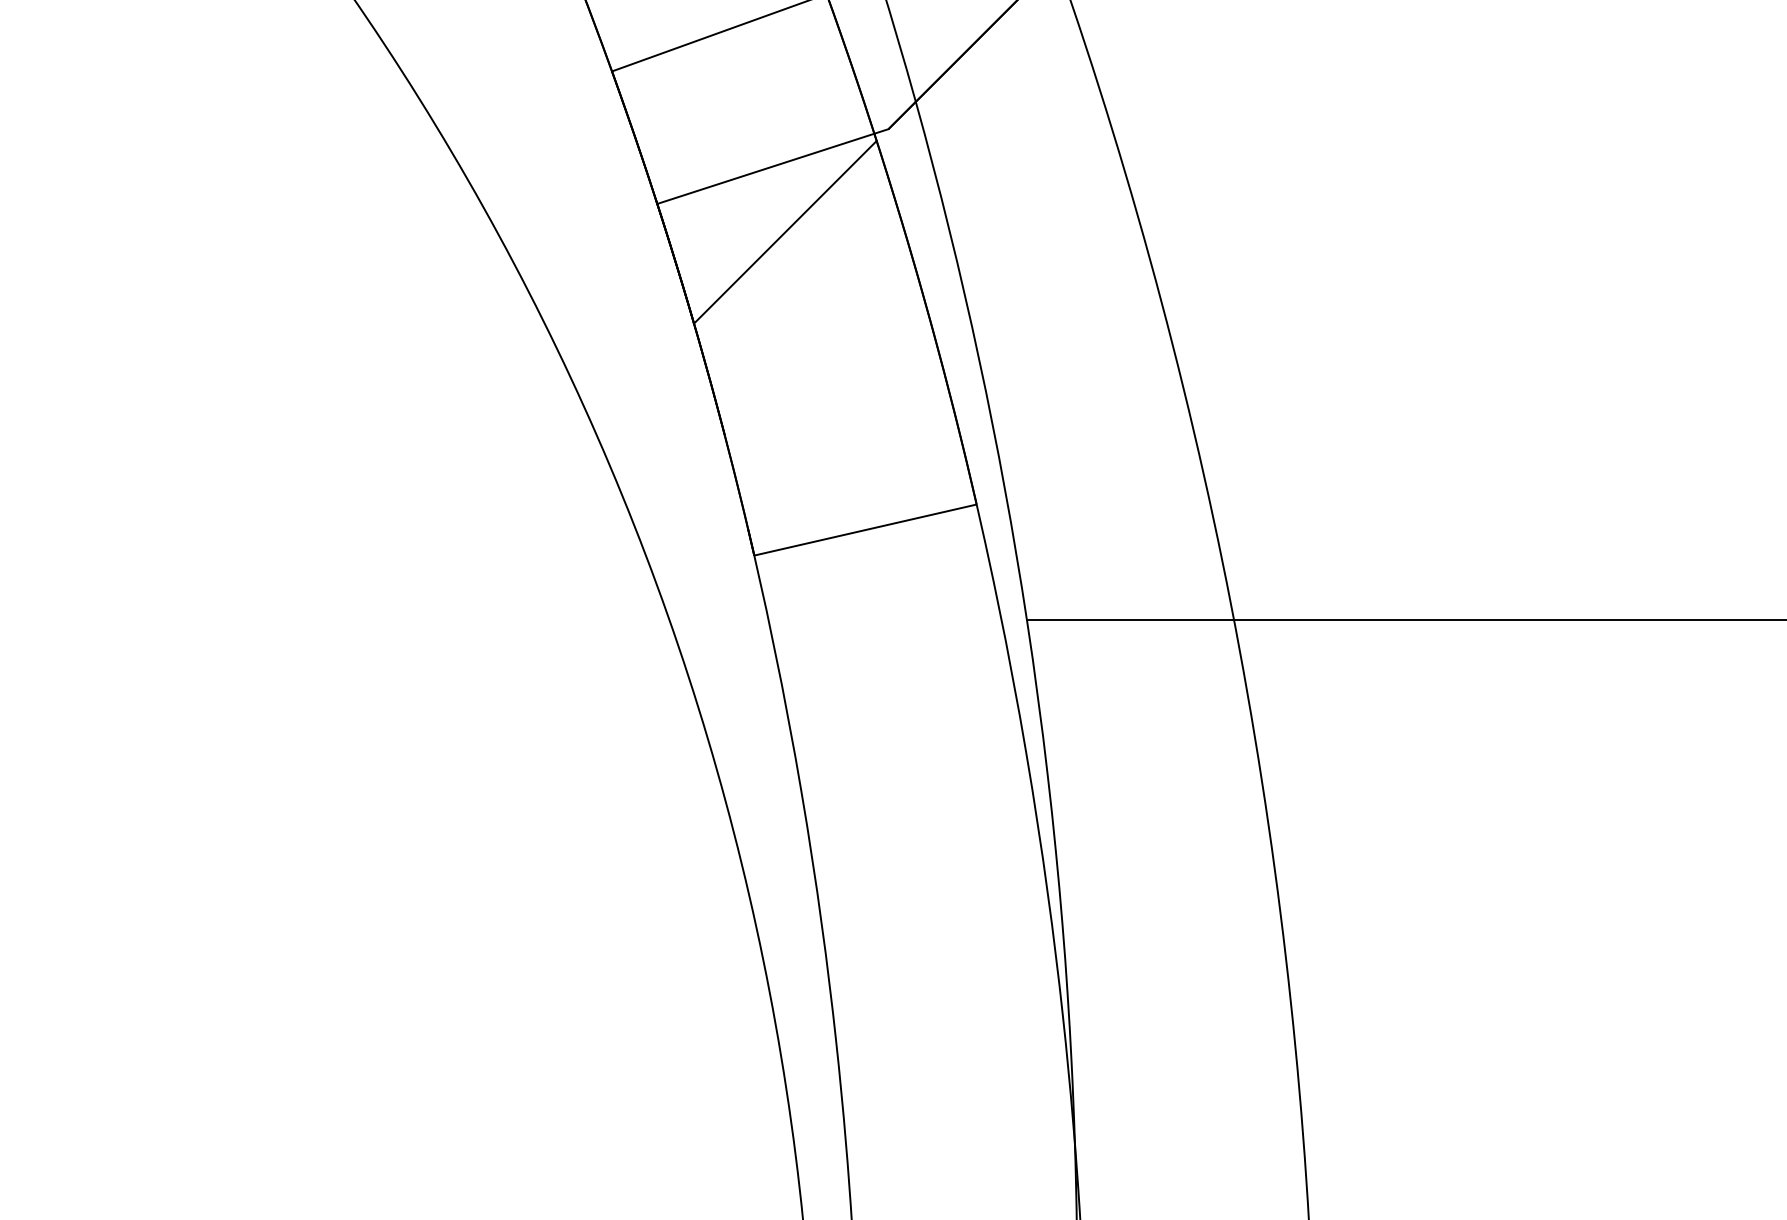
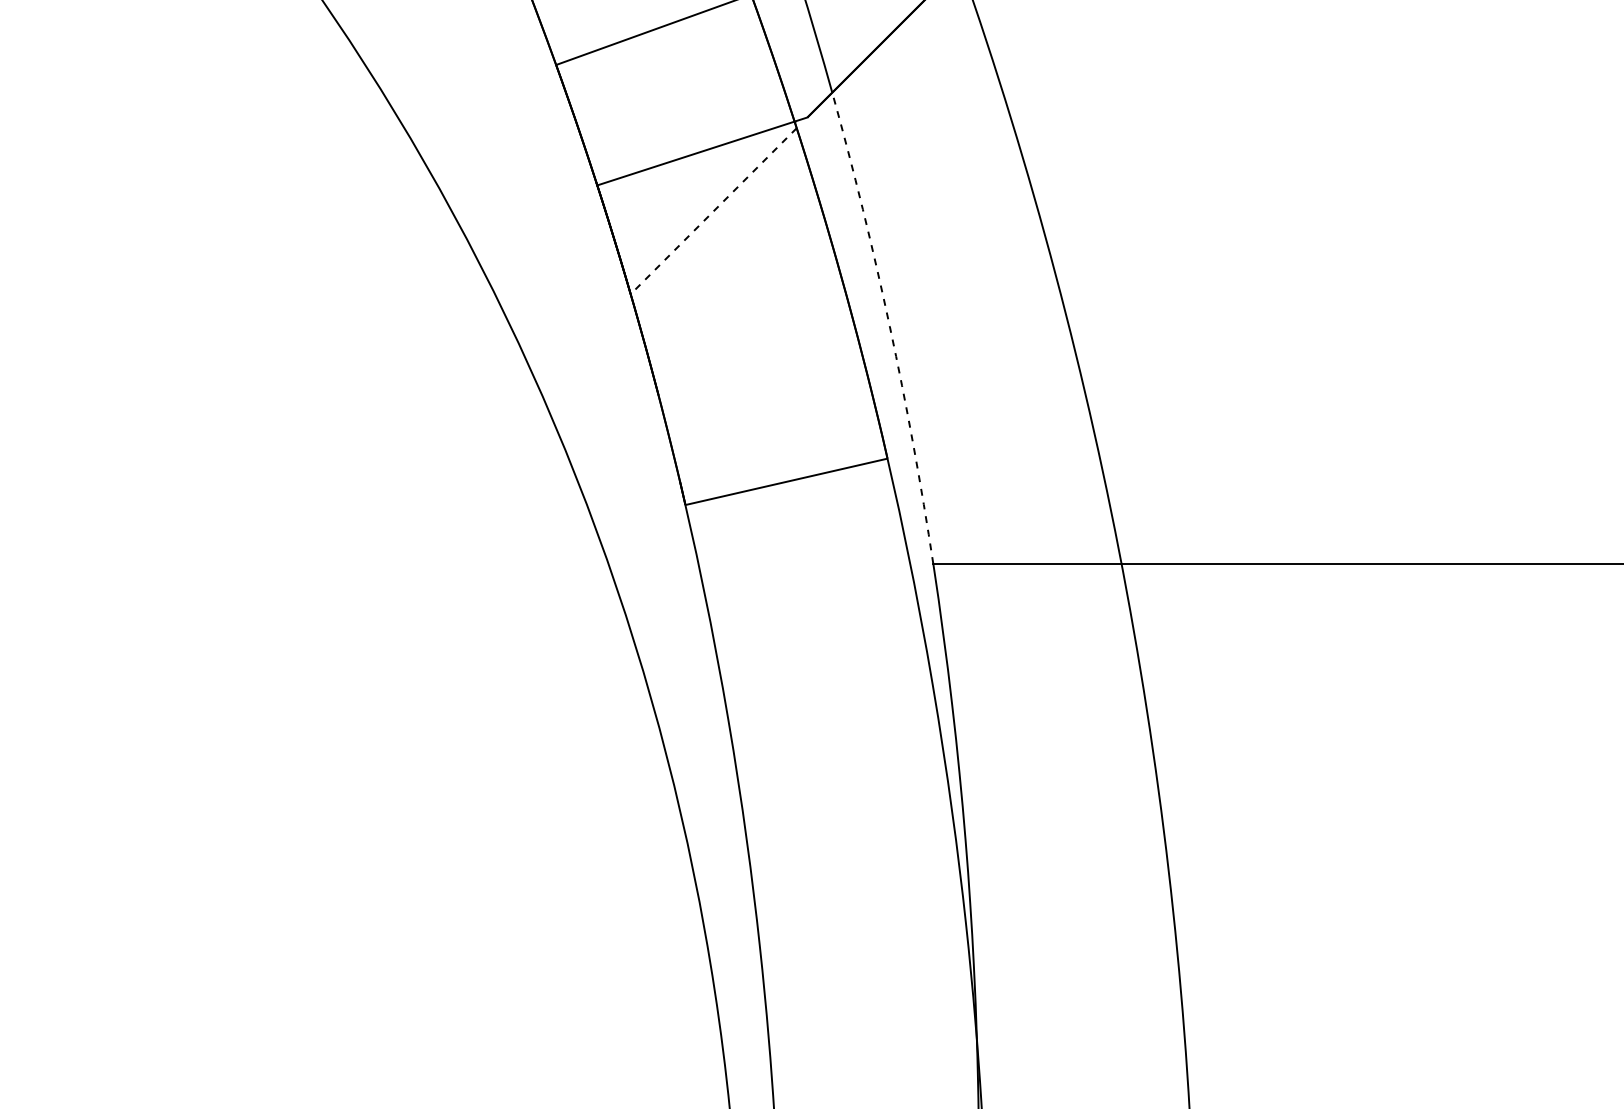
line: (785, 232) -> (713, 211), solid -> dashed
arc: (979, 359) -> (890, 326), solid -> dashed

